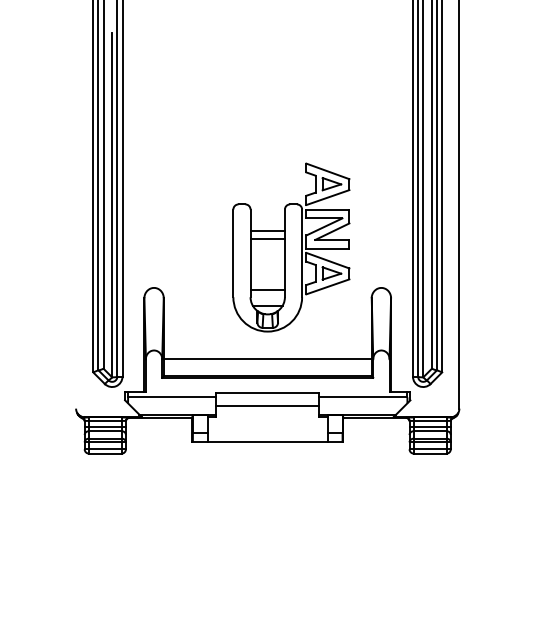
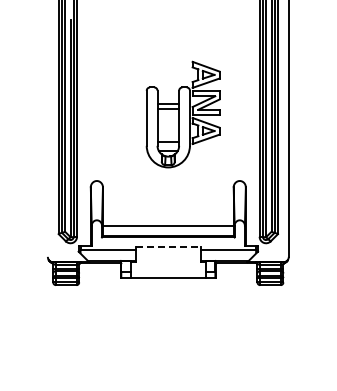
part: (290, 247) -> (182, 114), moved
line: (268, 393) -> (168, 247), solid -> dashed
line: (266, 404) -> (167, 254), removed

